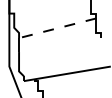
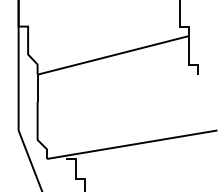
line: (57, 28) -> (112, 55), dashed -> solid

